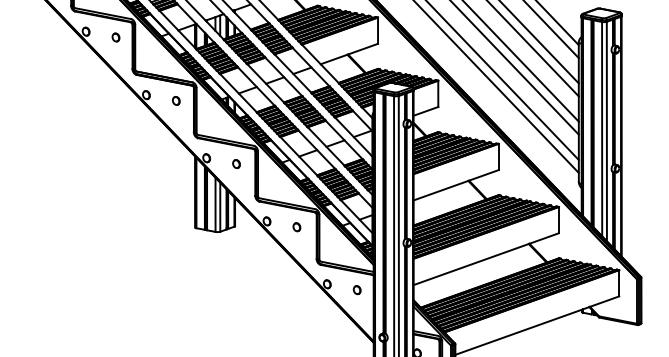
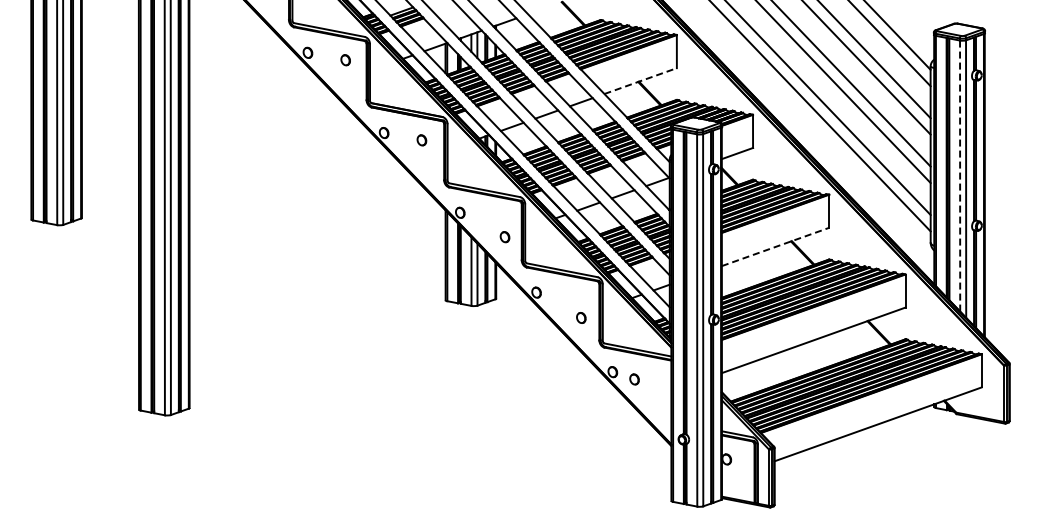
line: (350, 53) -> (641, 80), solid -> dashed
line: (602, 129) -> (960, 176), solid -> dashed
part: (236, 164) -> (504, 237), moved
line: (456, 184) -> (776, 246), solid -> dashed
part: (297, 226) -> (581, 317), moved
part: (357, 290) -> (634, 379), moved

